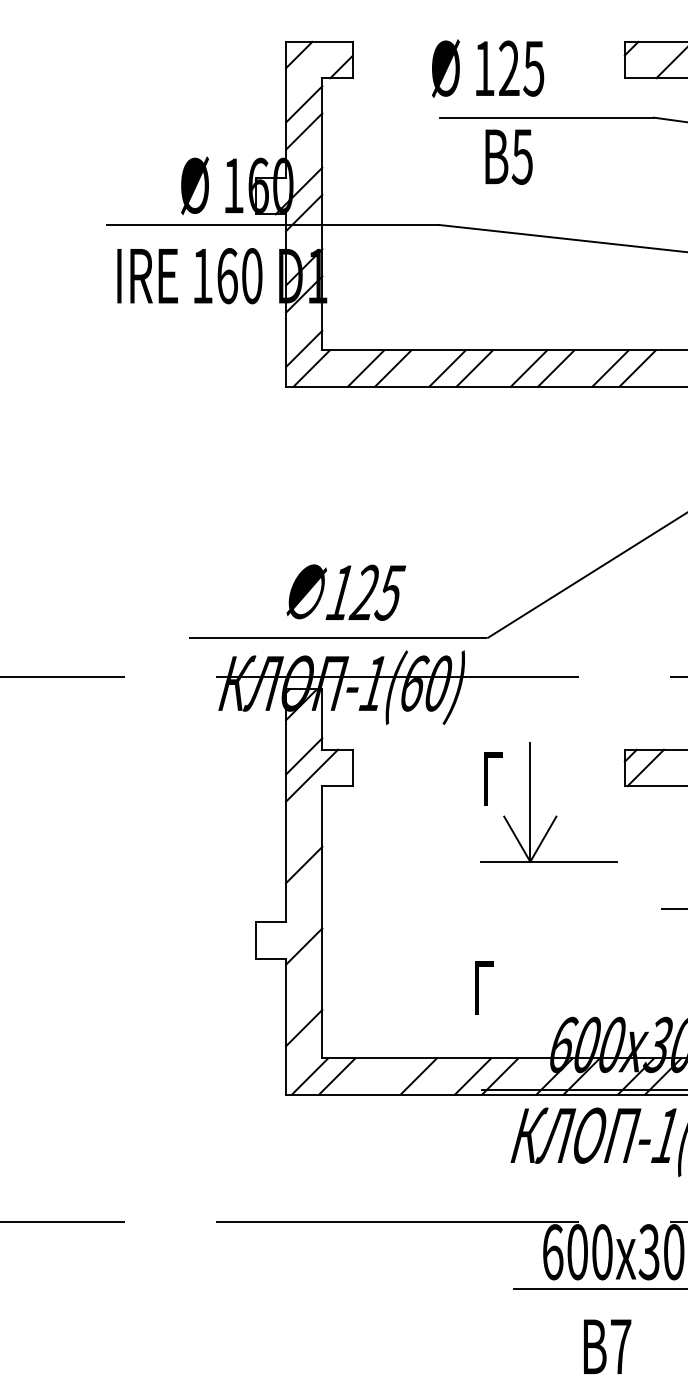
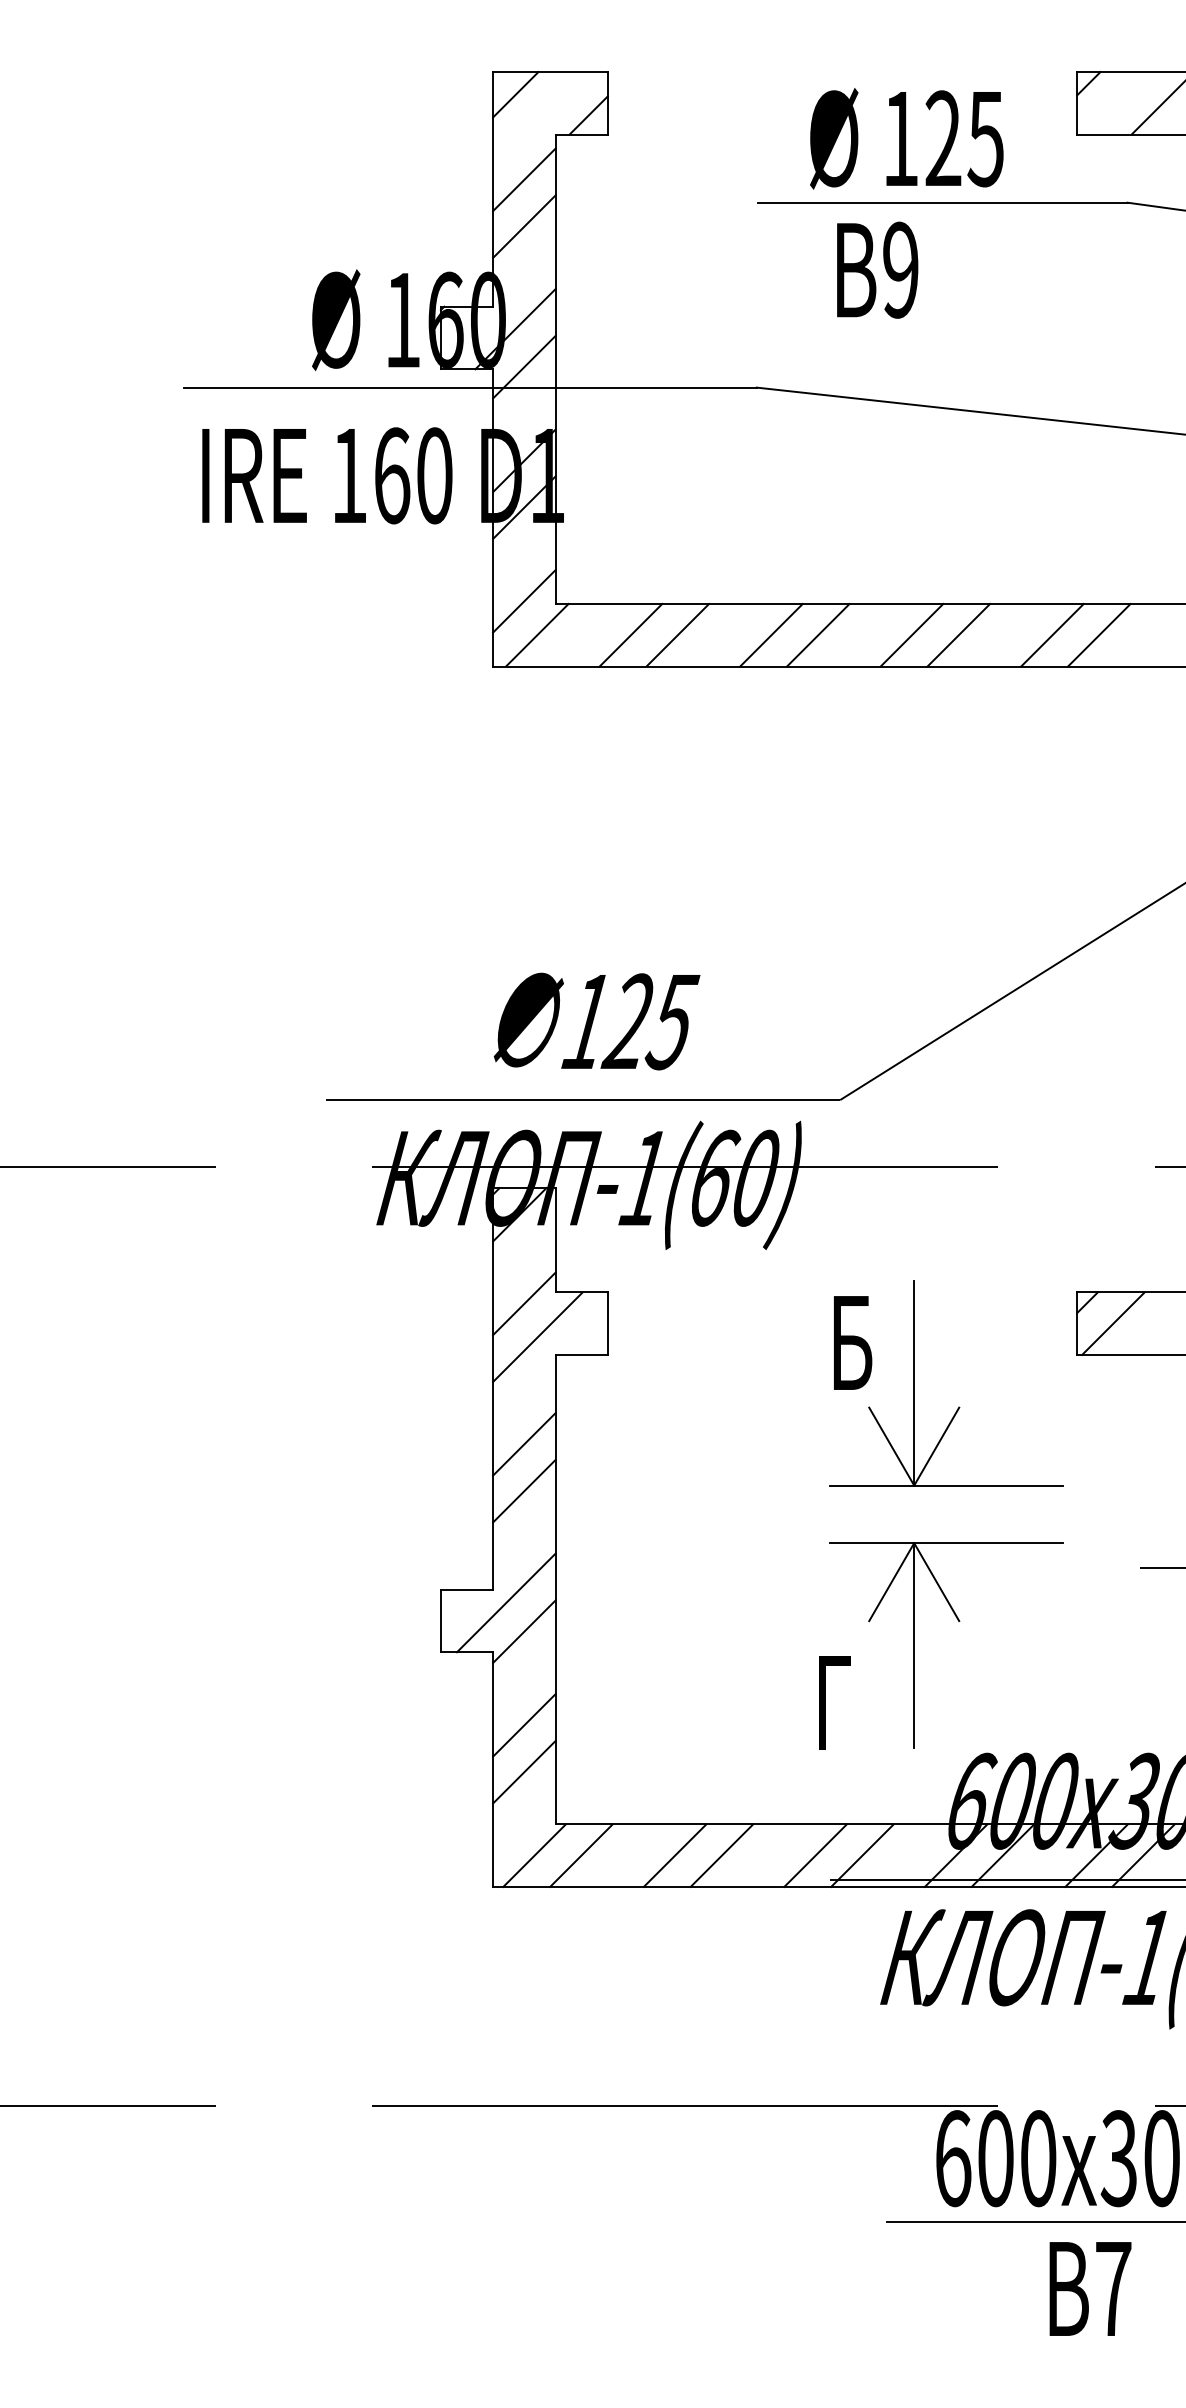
text: (488, 68) -> (907, 138), moved
text: (521, 156) -> (899, 269), 5 -> 9
text: (494, 779) -> (852, 1343), Г -> Б
line: (304, 837) -> (524, 1443), added
line: (293, 929) -> (505, 1602), added
part: (556, 941) -> (959, 1622), added
line: (304, 1000) -> (524, 1724), added
line: (391, 1076) -> (674, 1855), added
text: (607, 1346) -> (1090, 2288), moved

